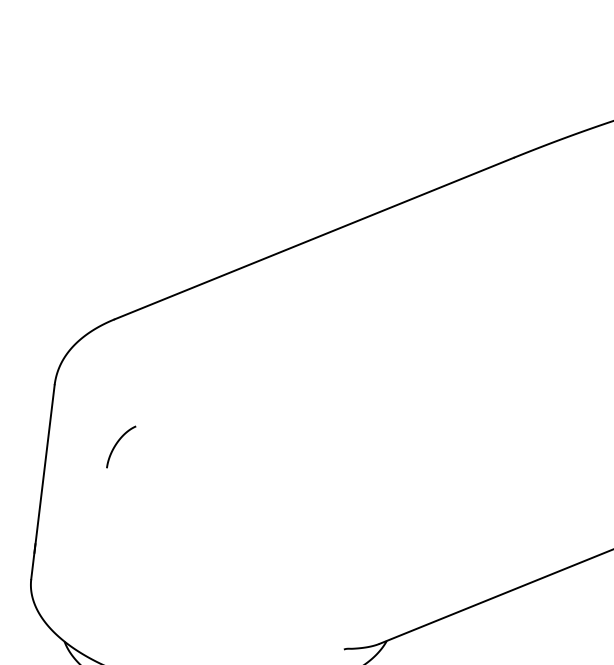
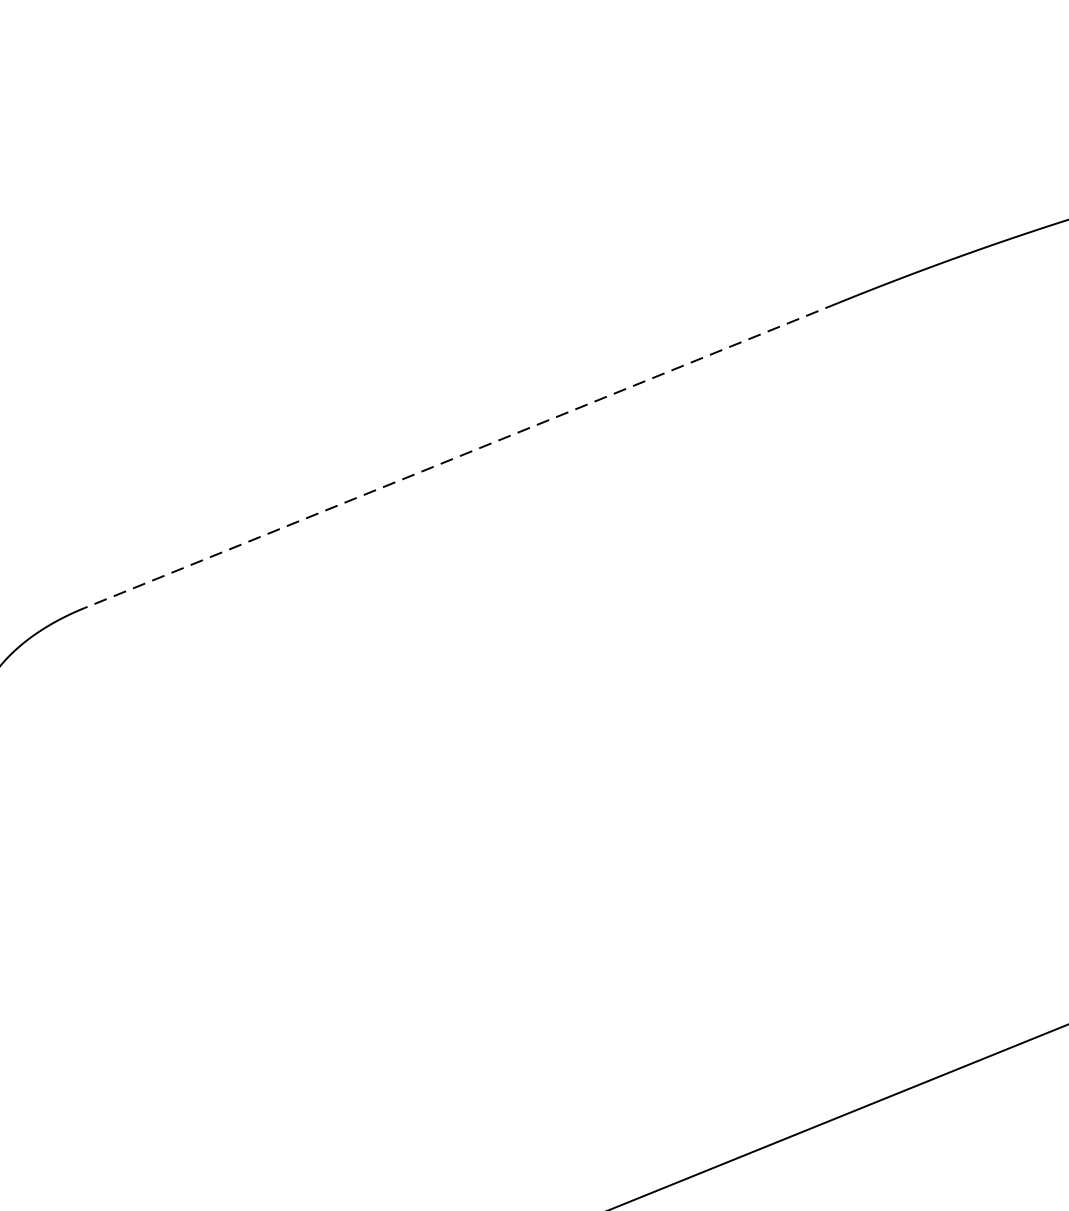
line: (313, 238) -> (459, 455), solid -> dashed
curve: (117, 444) -> (90, 844), removed

